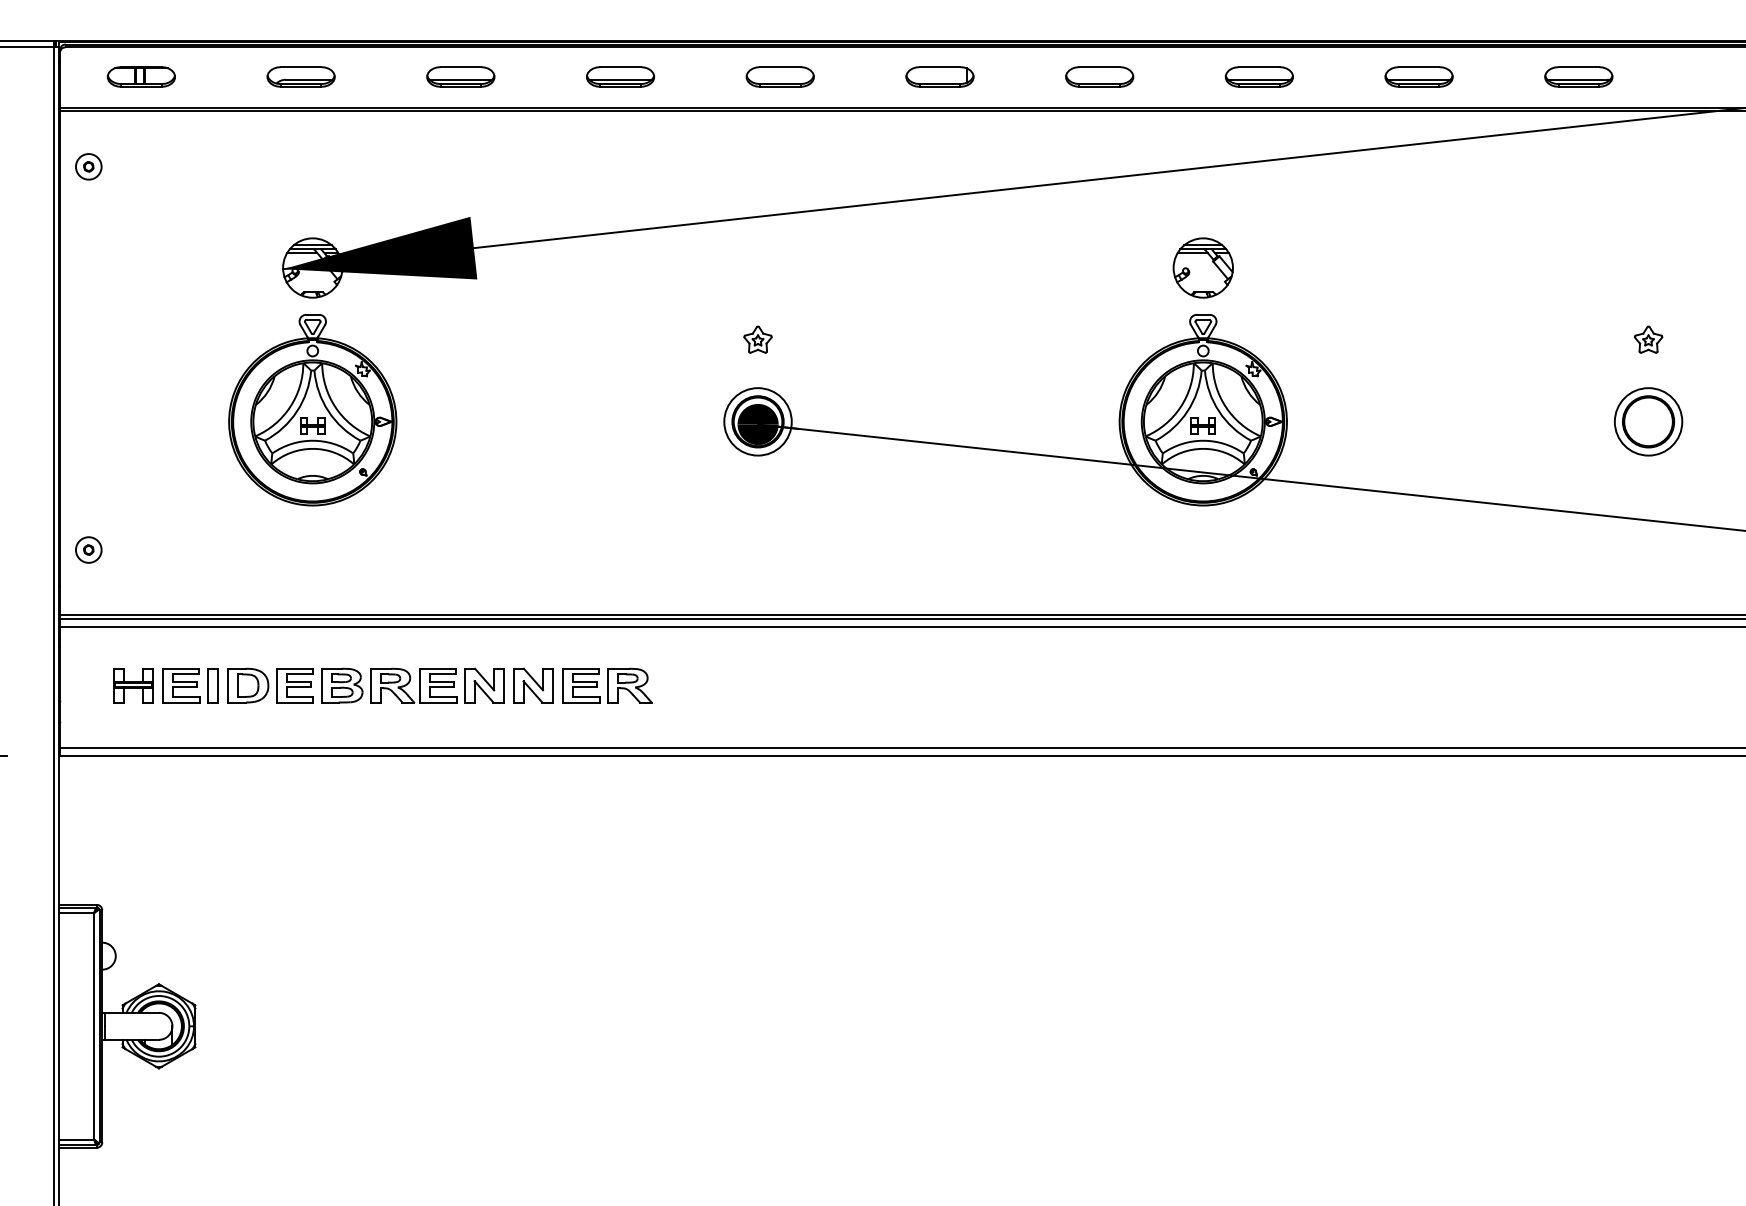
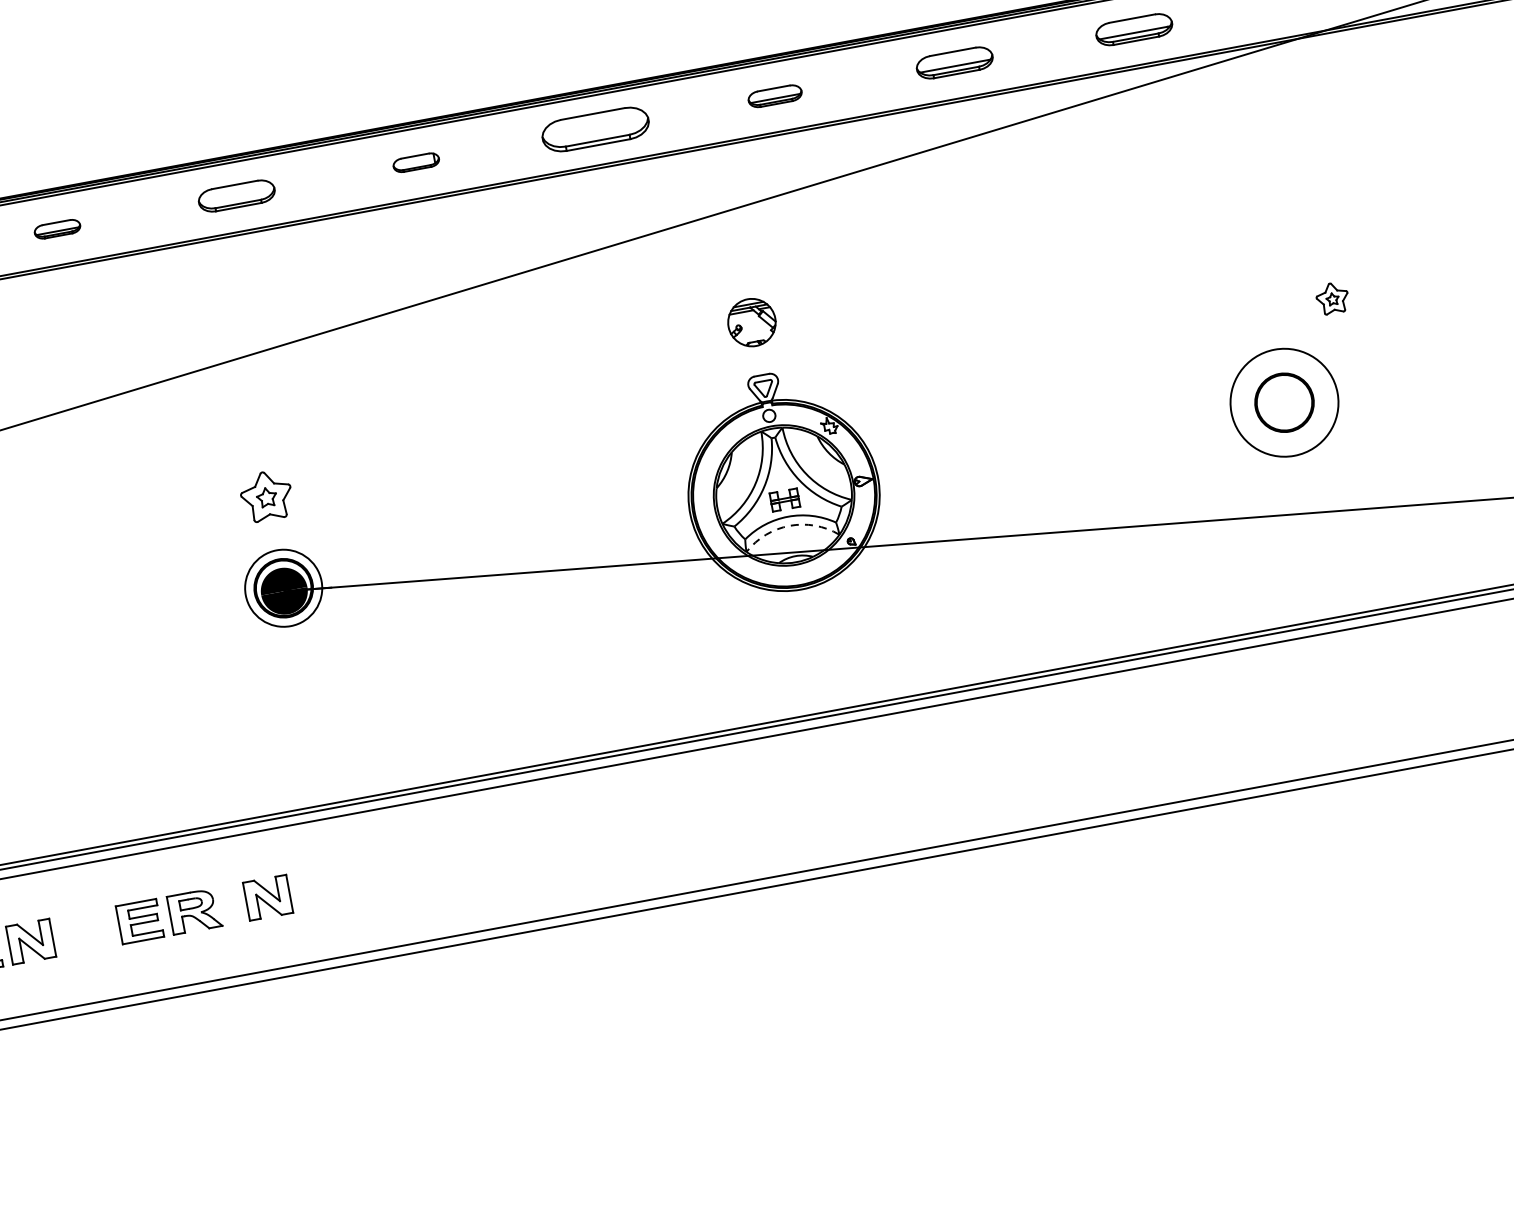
part: (620, 76) -> (57, 228), size x0.6
part: (939, 76) -> (415, 162), size x0.6
part: (1099, 76) -> (595, 128), size x1.4
part: (1258, 76) -> (774, 95), size x0.7
part: (1202, 267) -> (751, 322), size x0.7
part: (757, 339) -> (265, 495), size x1.6
part: (1648, 339) -> (1332, 298), moved
circle: (1648, 421) -> (1284, 402), size x1.4
arc: (1203, 448) -> (789, 525), solid -> dashed
part: (533, 685) -> (268, 897), moved

